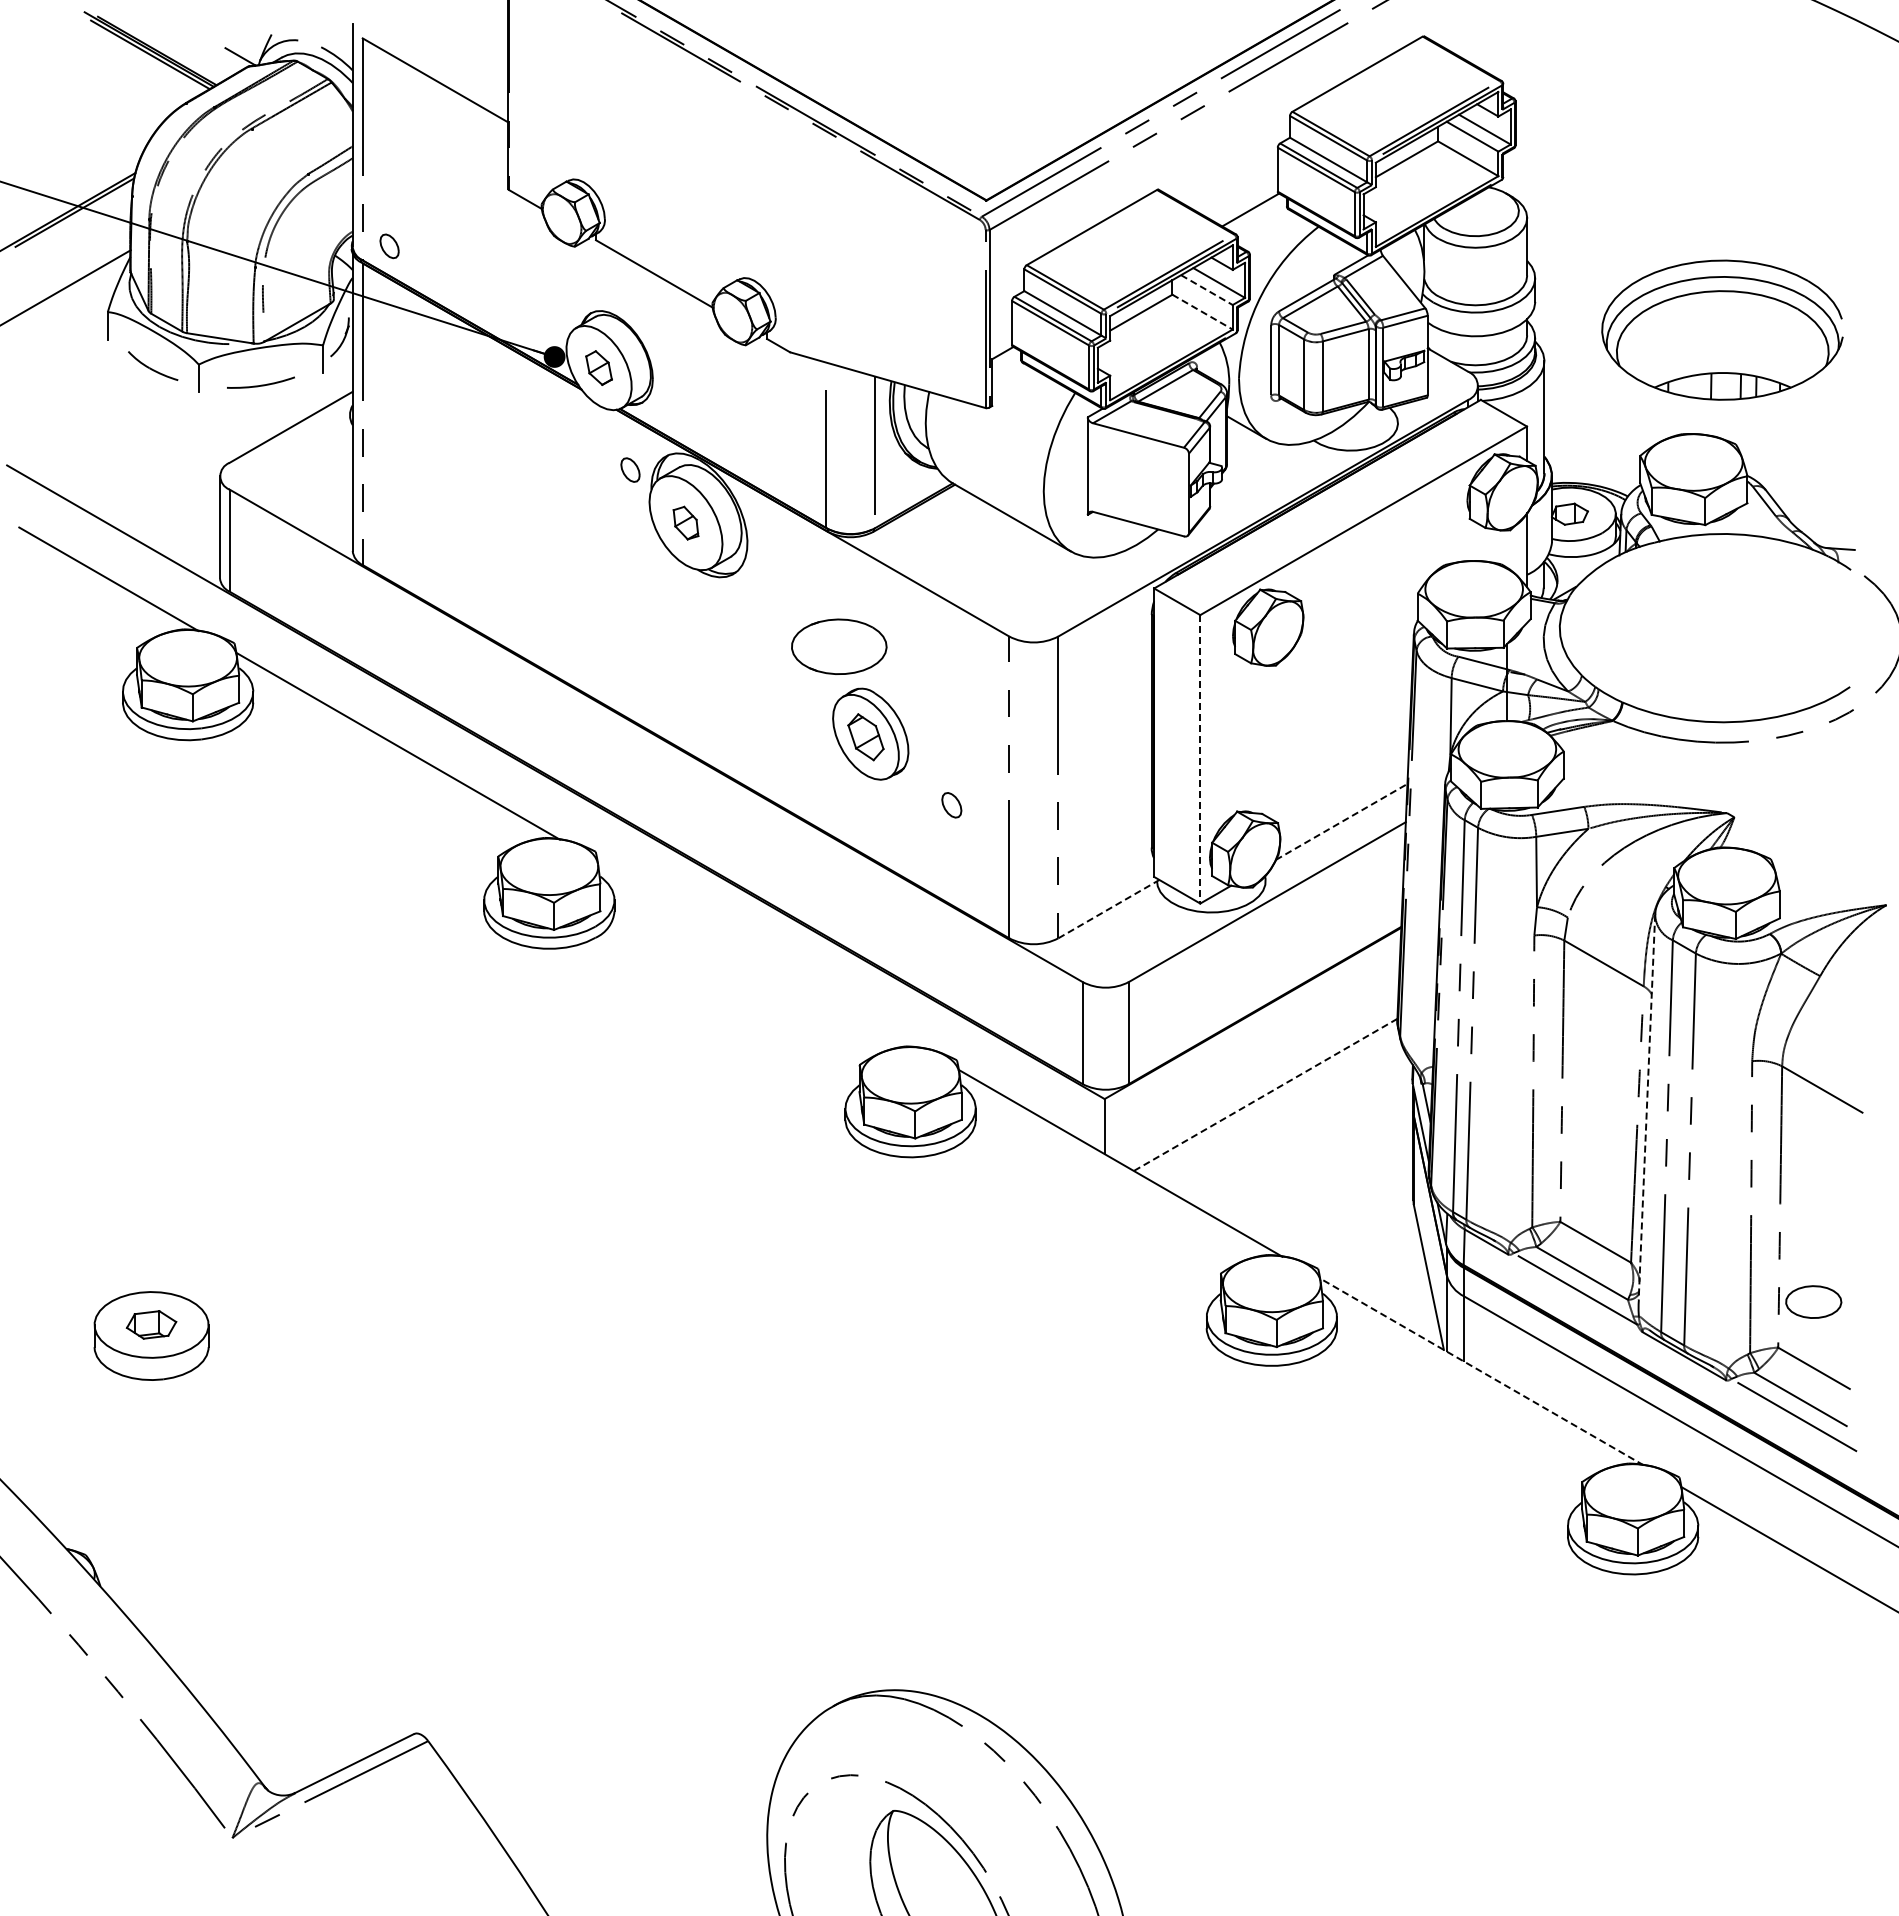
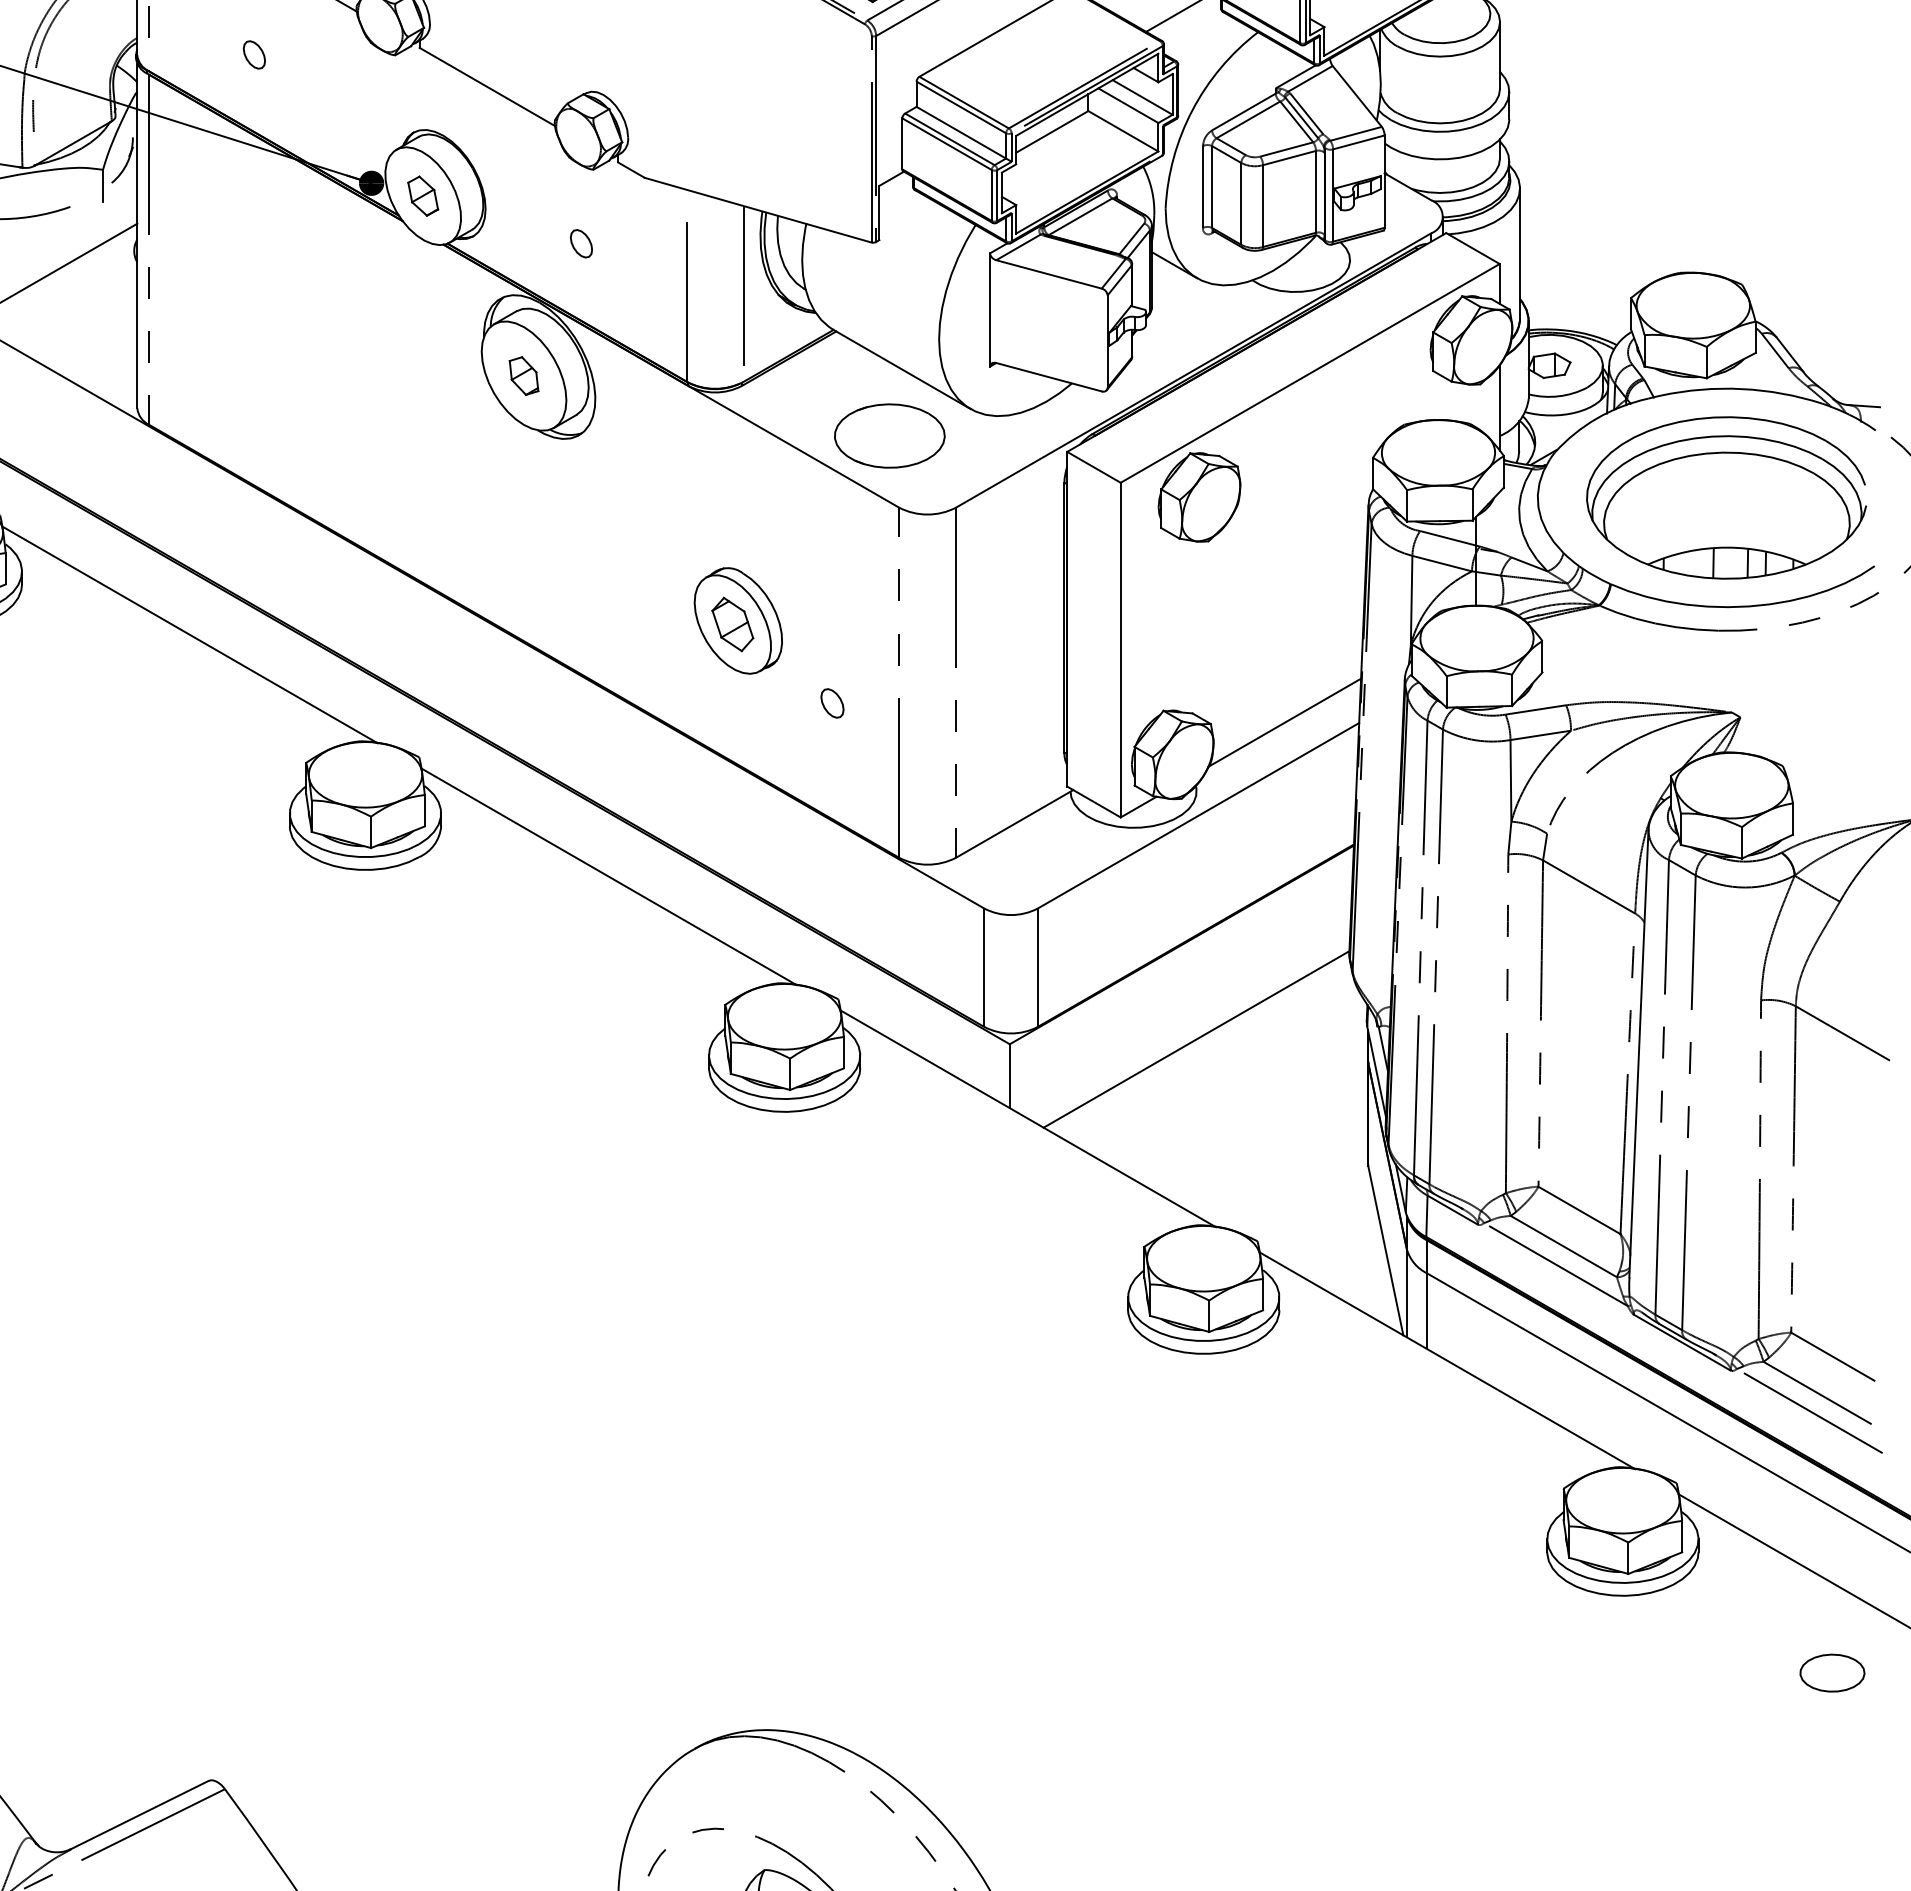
part: (389, 246) -> (254, 55), moved
line: (1206, 290) -> (1127, 106), dashed -> solid
line: (1202, 312) -> (1123, 131), dashed -> solid
part: (1722, 329) -> (1726, 497), moved
part: (630, 469) -> (581, 243), moved
part: (839, 646) -> (890, 435), moved
line: (1200, 759) -> (1120, 650), dashed -> solid
line: (1341, 821) -> (1284, 722), dashed -> solid
line: (1109, 908) -> (1015, 823), dashed -> solid
line: (759, 954) -> (609, 876), added
line: (1265, 1095) -> (1196, 1040), dashed -> solid
line: (1646, 1107) -> (1638, 1054), dashed -> solid
part: (1813, 1301) -> (1832, 1672), moved
line: (1481, 1371) -> (1446, 1360), dashed -> solid

